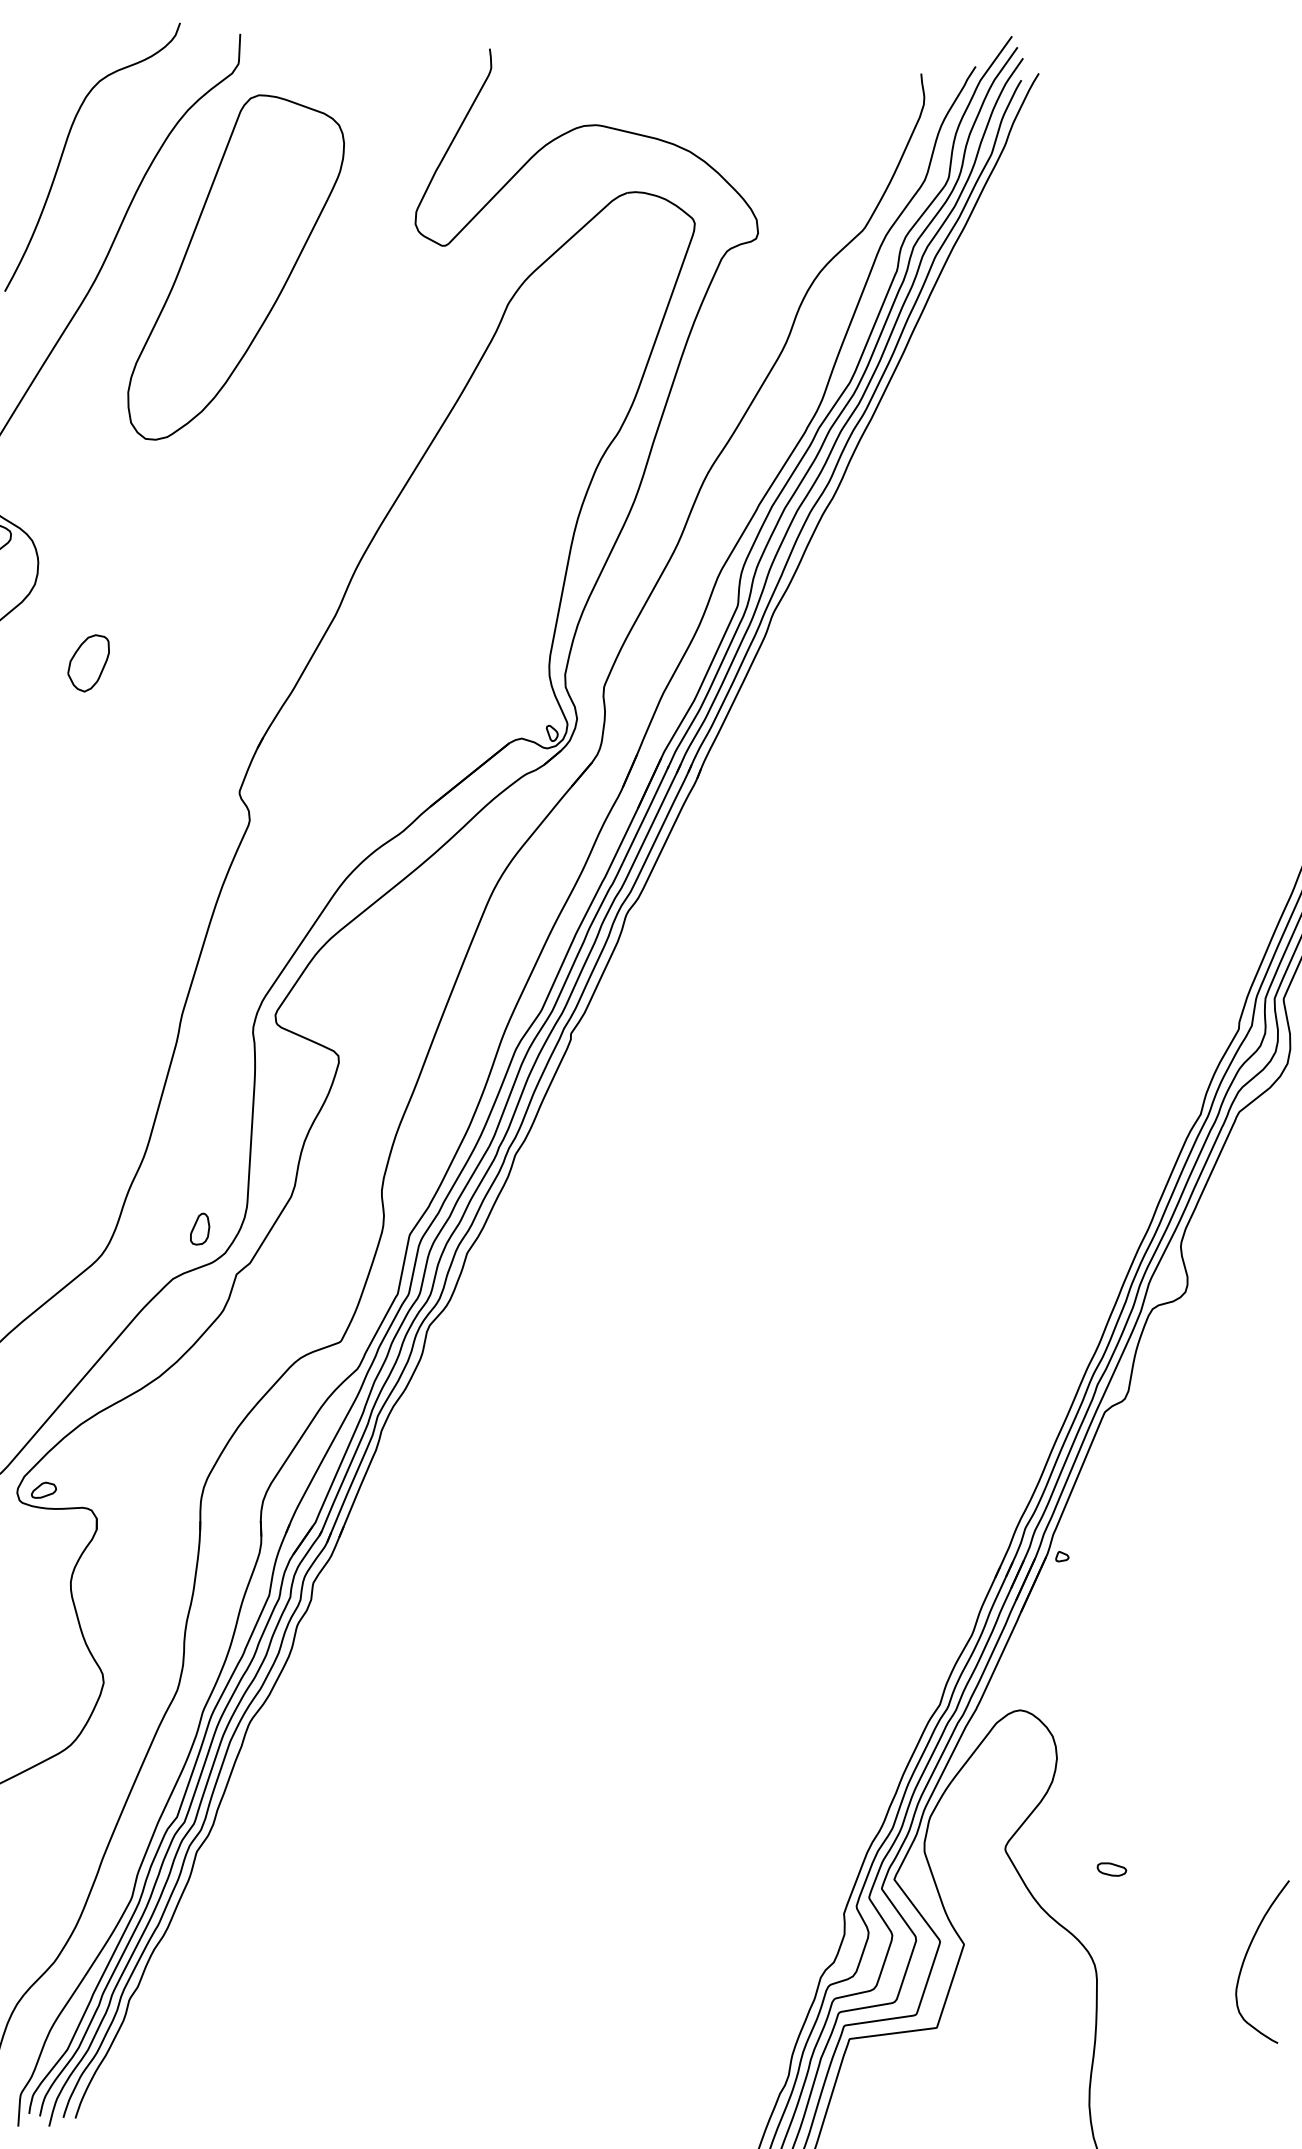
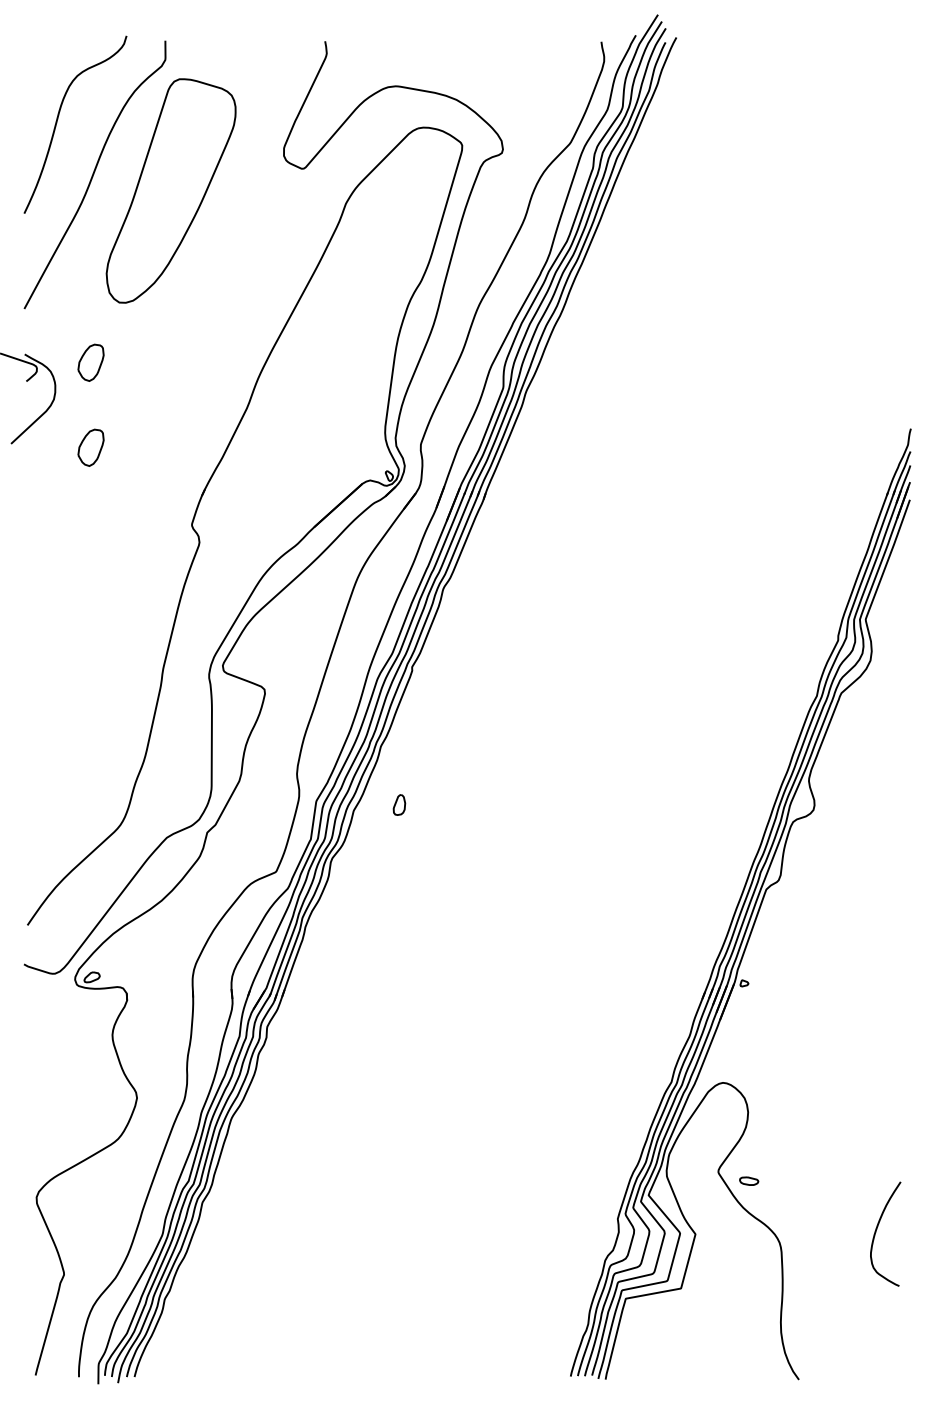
part: (95, 529) -> (90, 362), added
part: (200, 1228) -> (399, 804), moved
part: (1112, 1868) -> (749, 1180), moved

